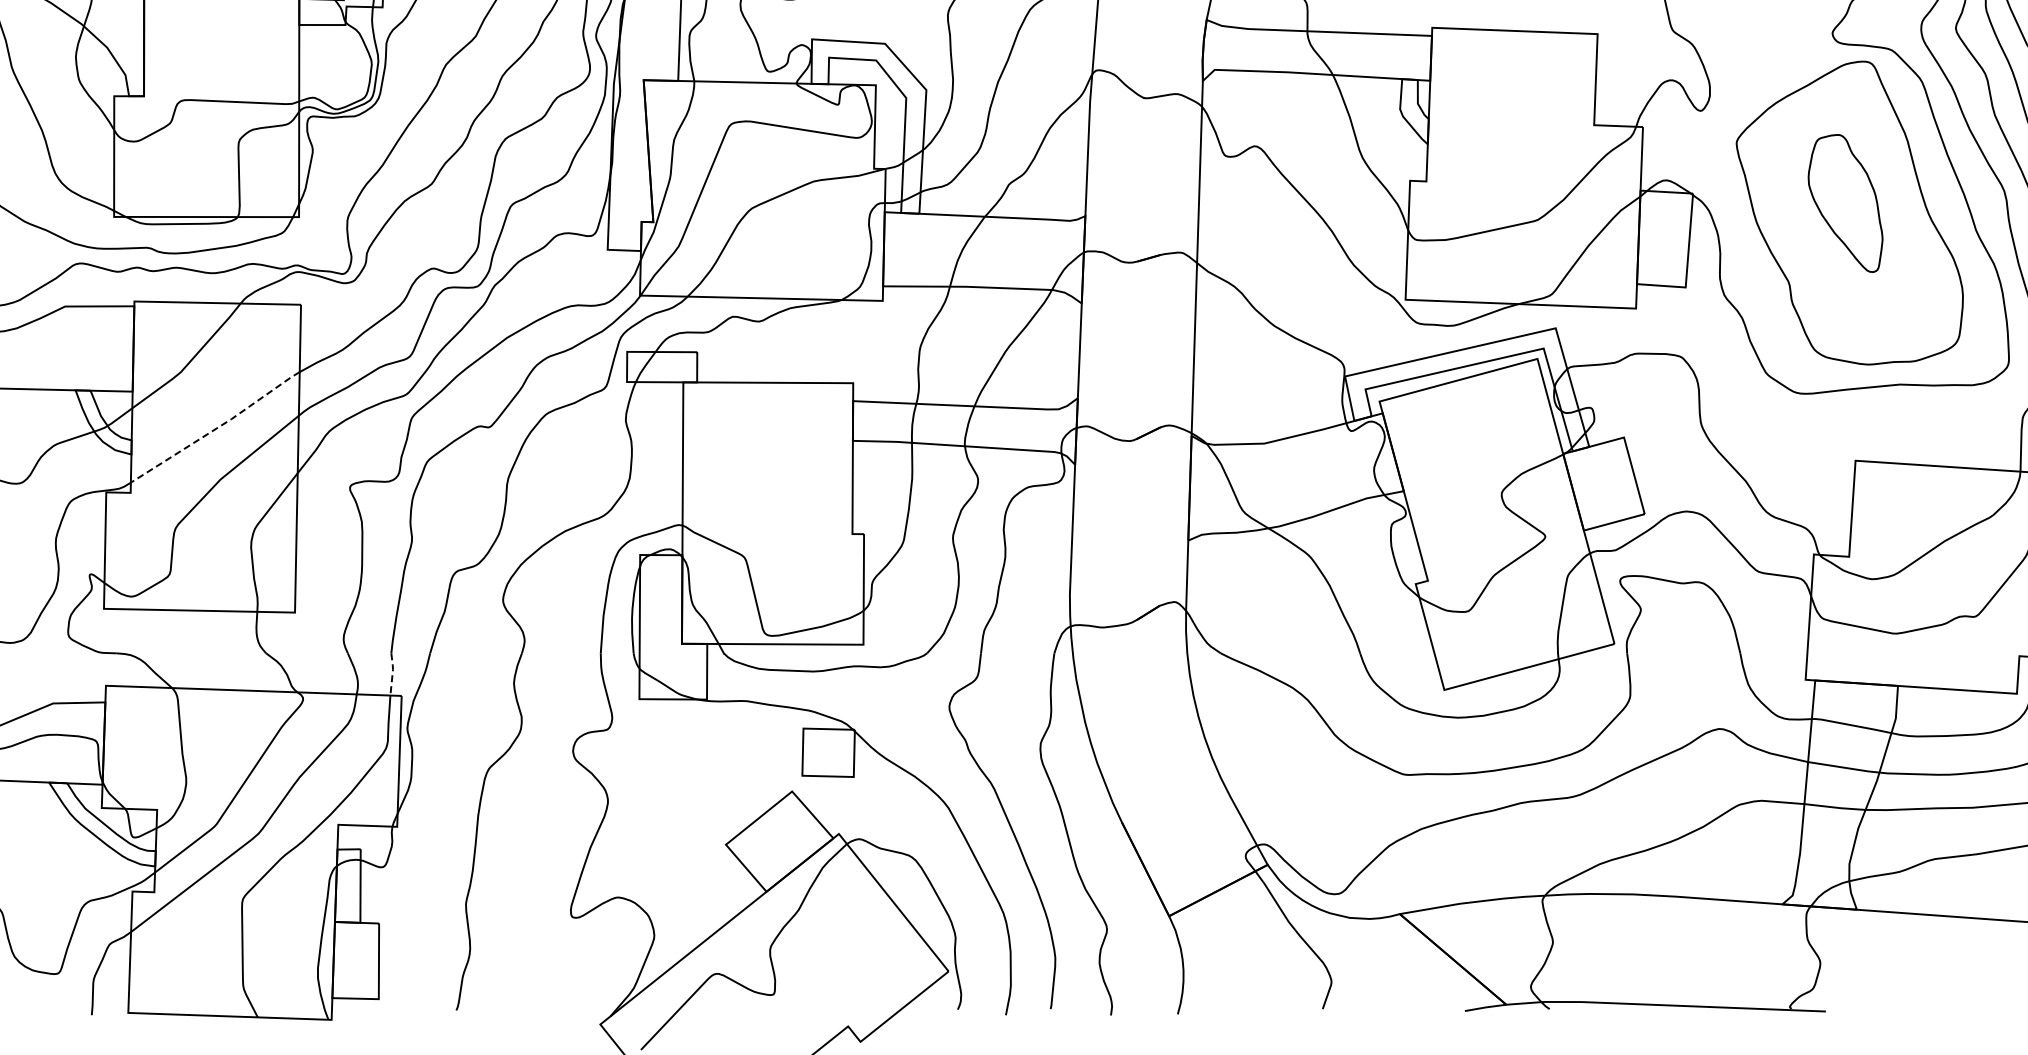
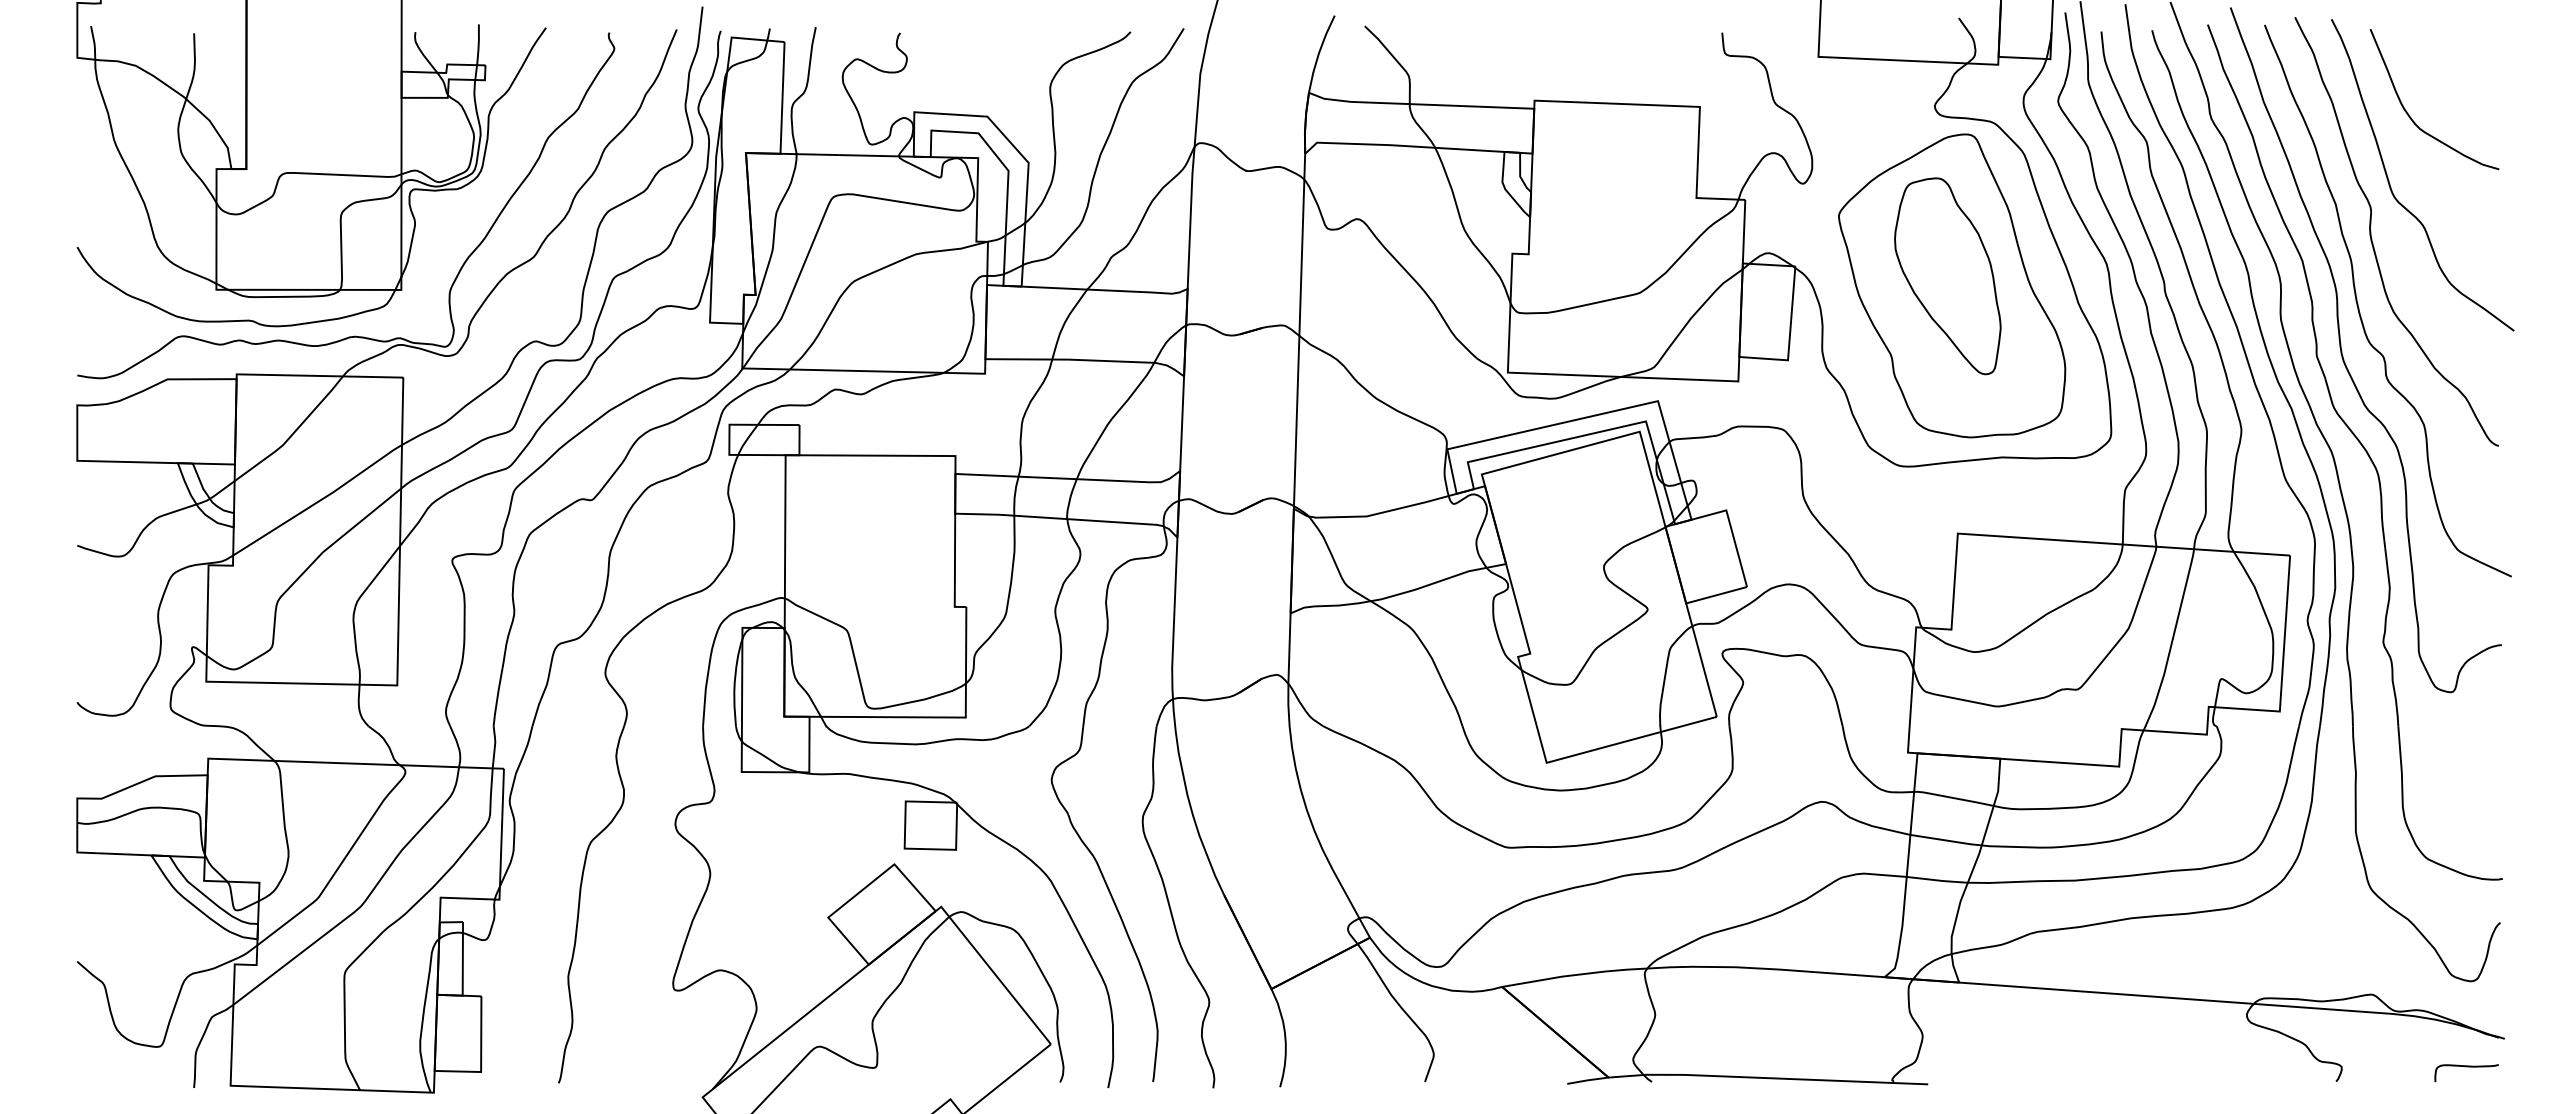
part: (1845, 203) -> (1947, 276), size x1.43
line: (216, 428) -> (318, 501), dashed -> solid
line: (392, 673) -> (494, 746), dashed -> solid

